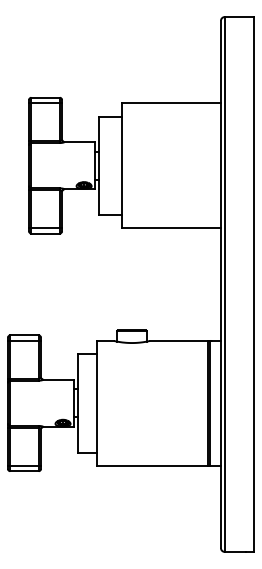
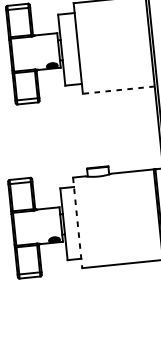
line: (170, 228) -> (118, 90), solid -> dashed
line: (96, 403) -> (77, 223), solid -> dashed

